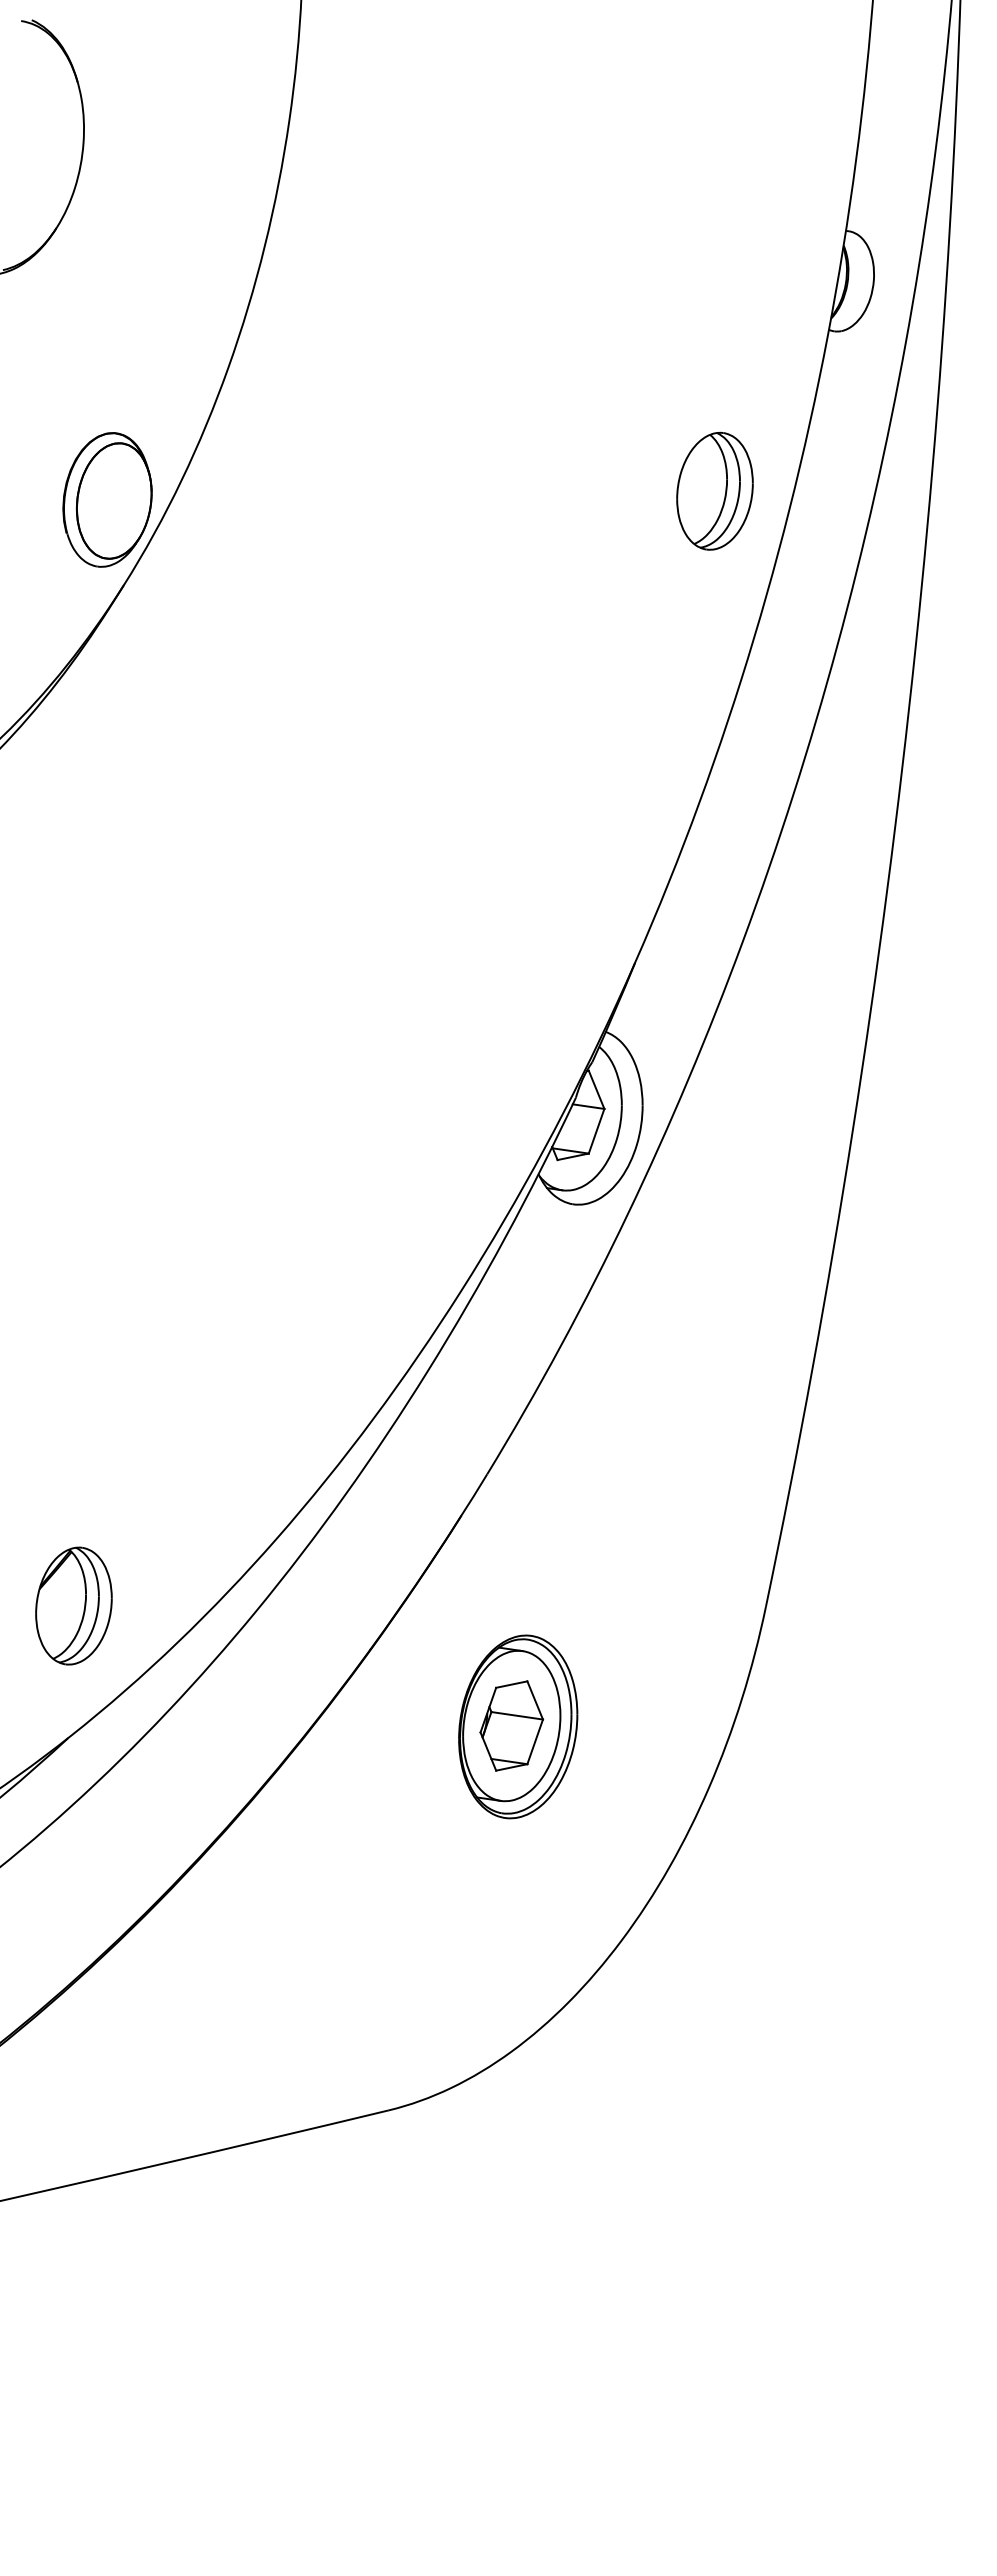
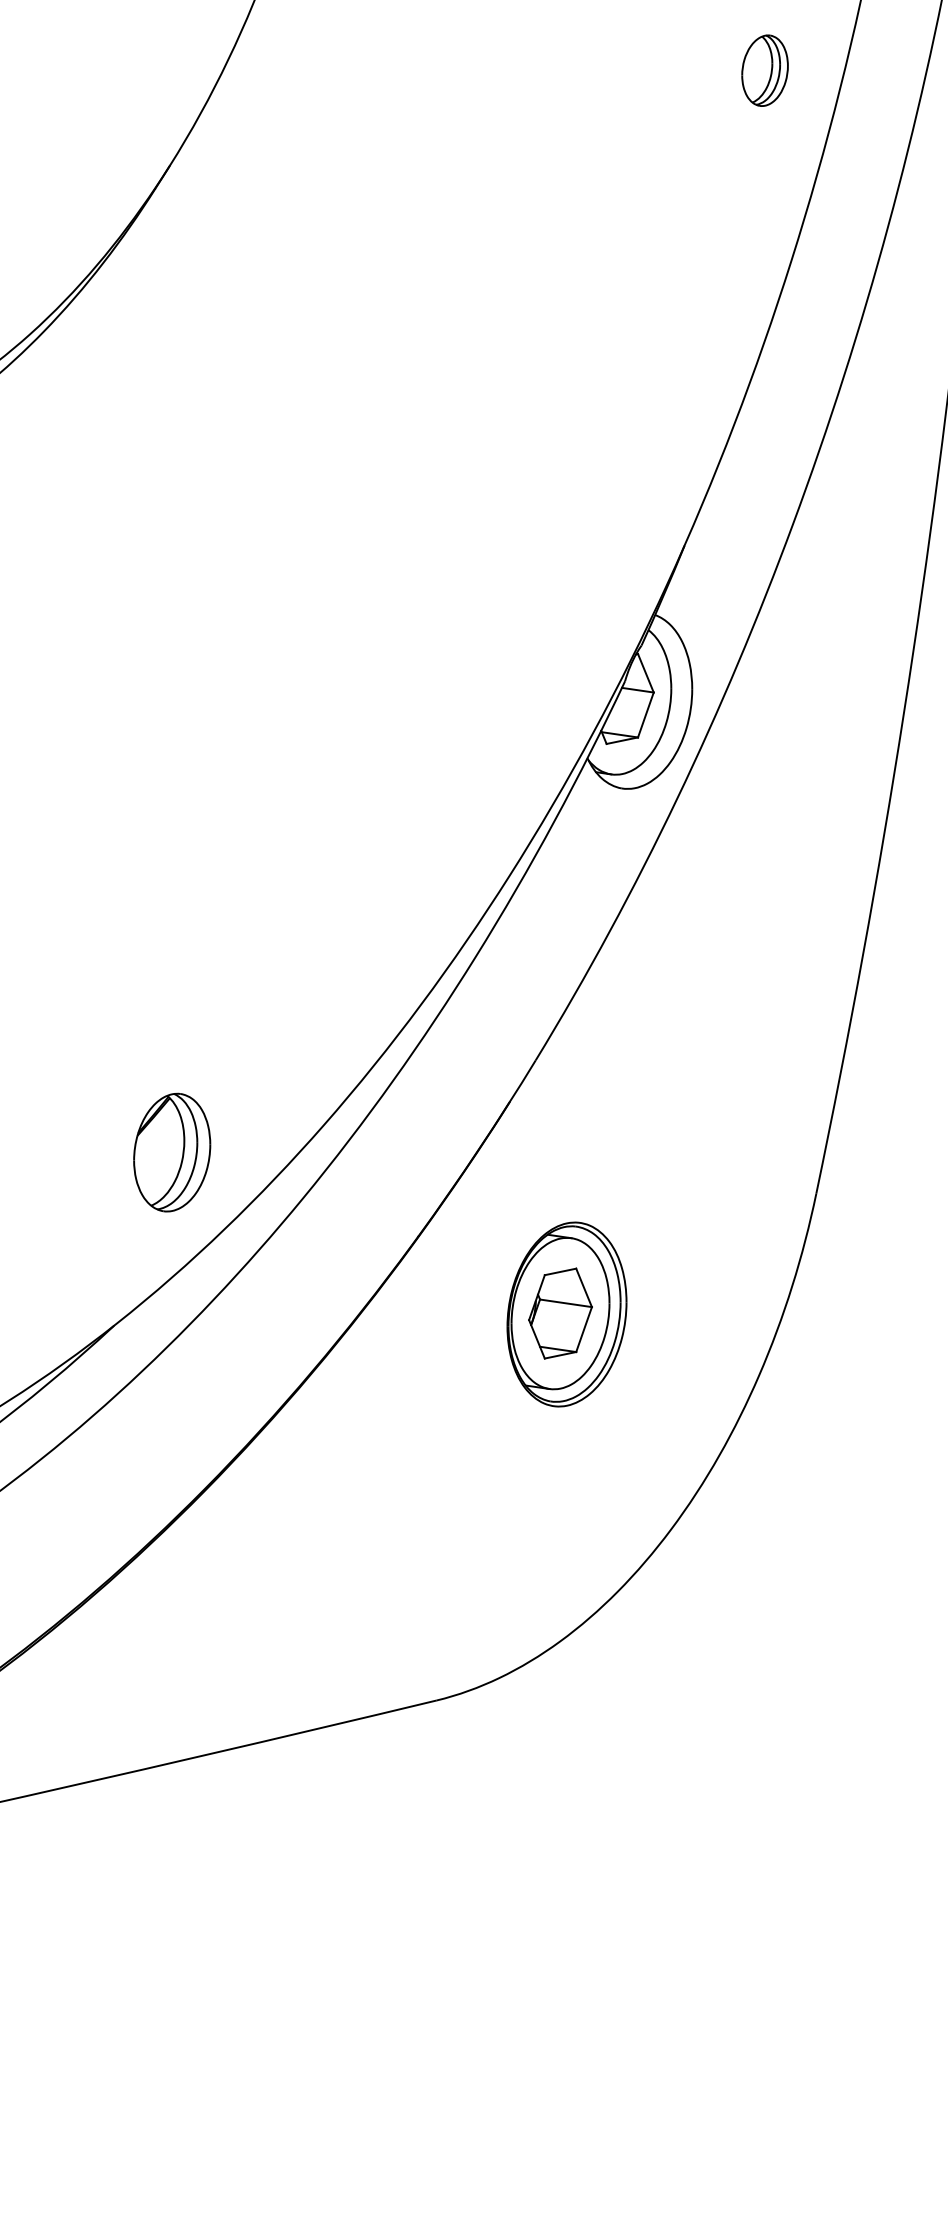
part: (714, 490) -> (764, 70), size x0.6
part: (107, 499) -> (153, 79), removed
part: (73, 1605) -> (171, 1152), moved

